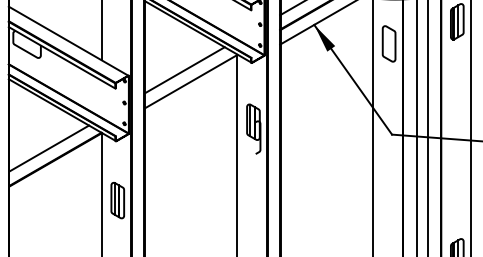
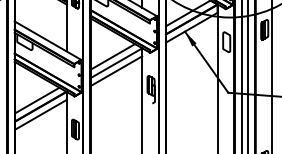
line: (191, 96) -> (116, 71), added
line: (55, 173) -> (40, 114), added

